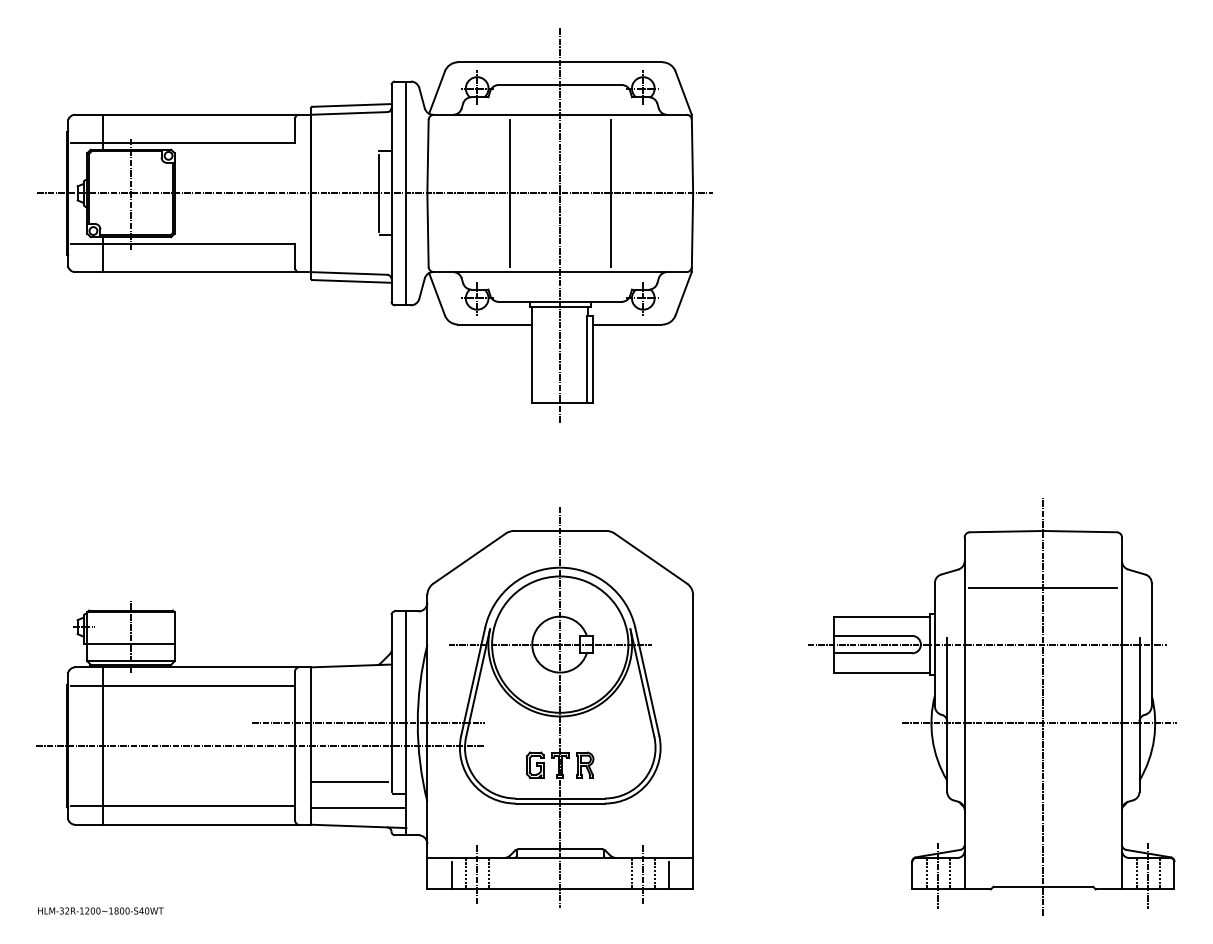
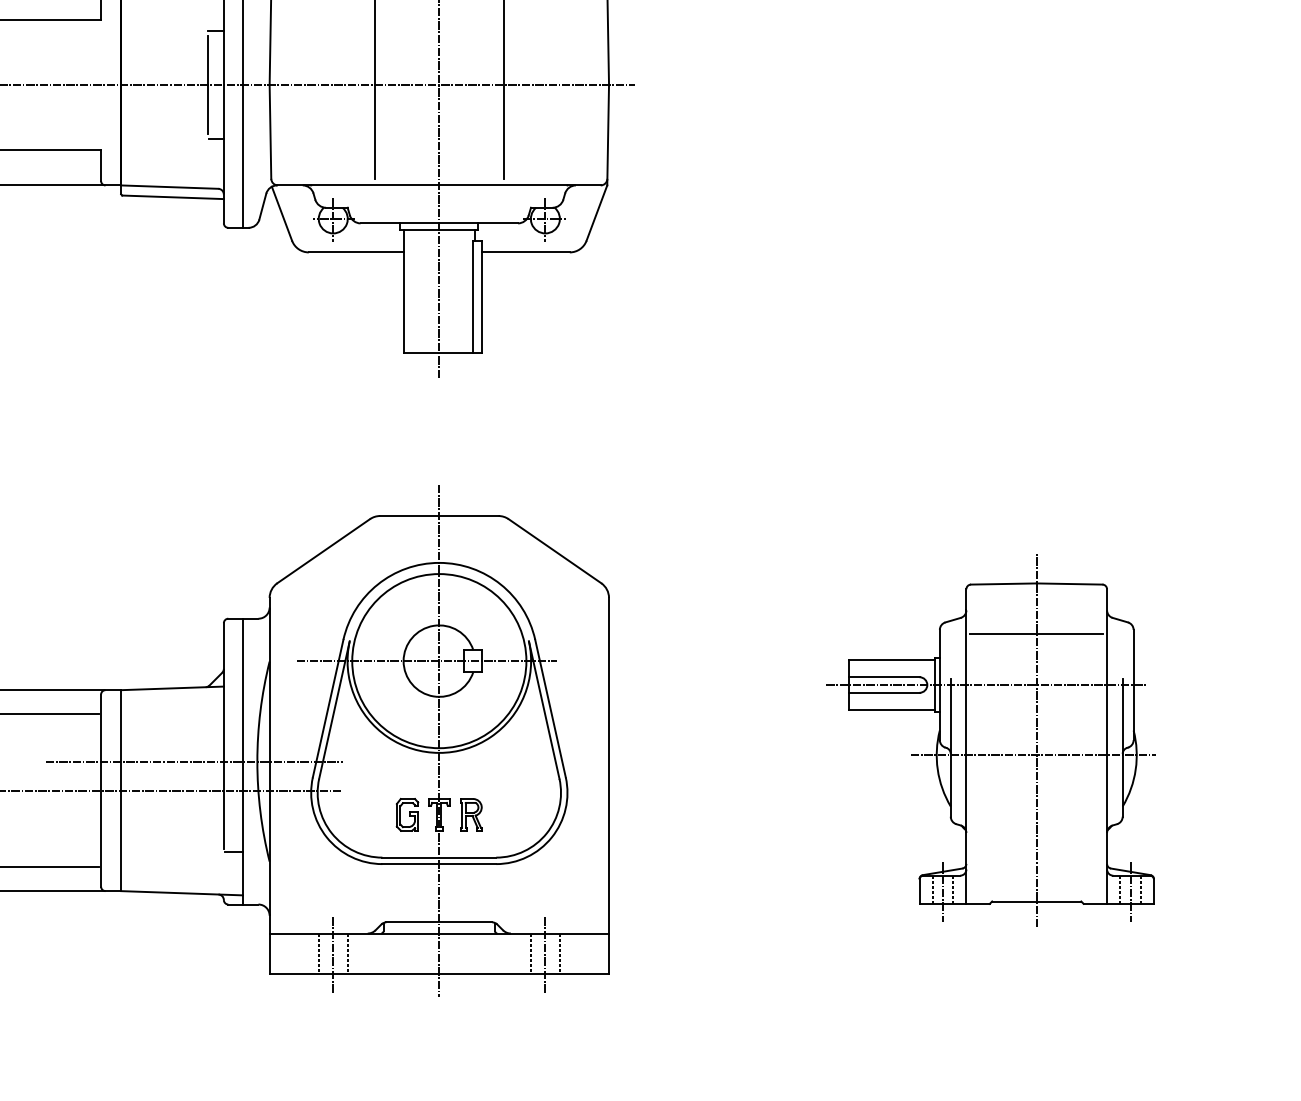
part: (992, 706) -> (991, 740), size x0.7
line: (349, 781) -> (170, 835), removed
line: (358, 808) -> (181, 870), removed
line: (451, 875) -> (300, 955), removed
line: (668, 875) -> (577, 955), removed

